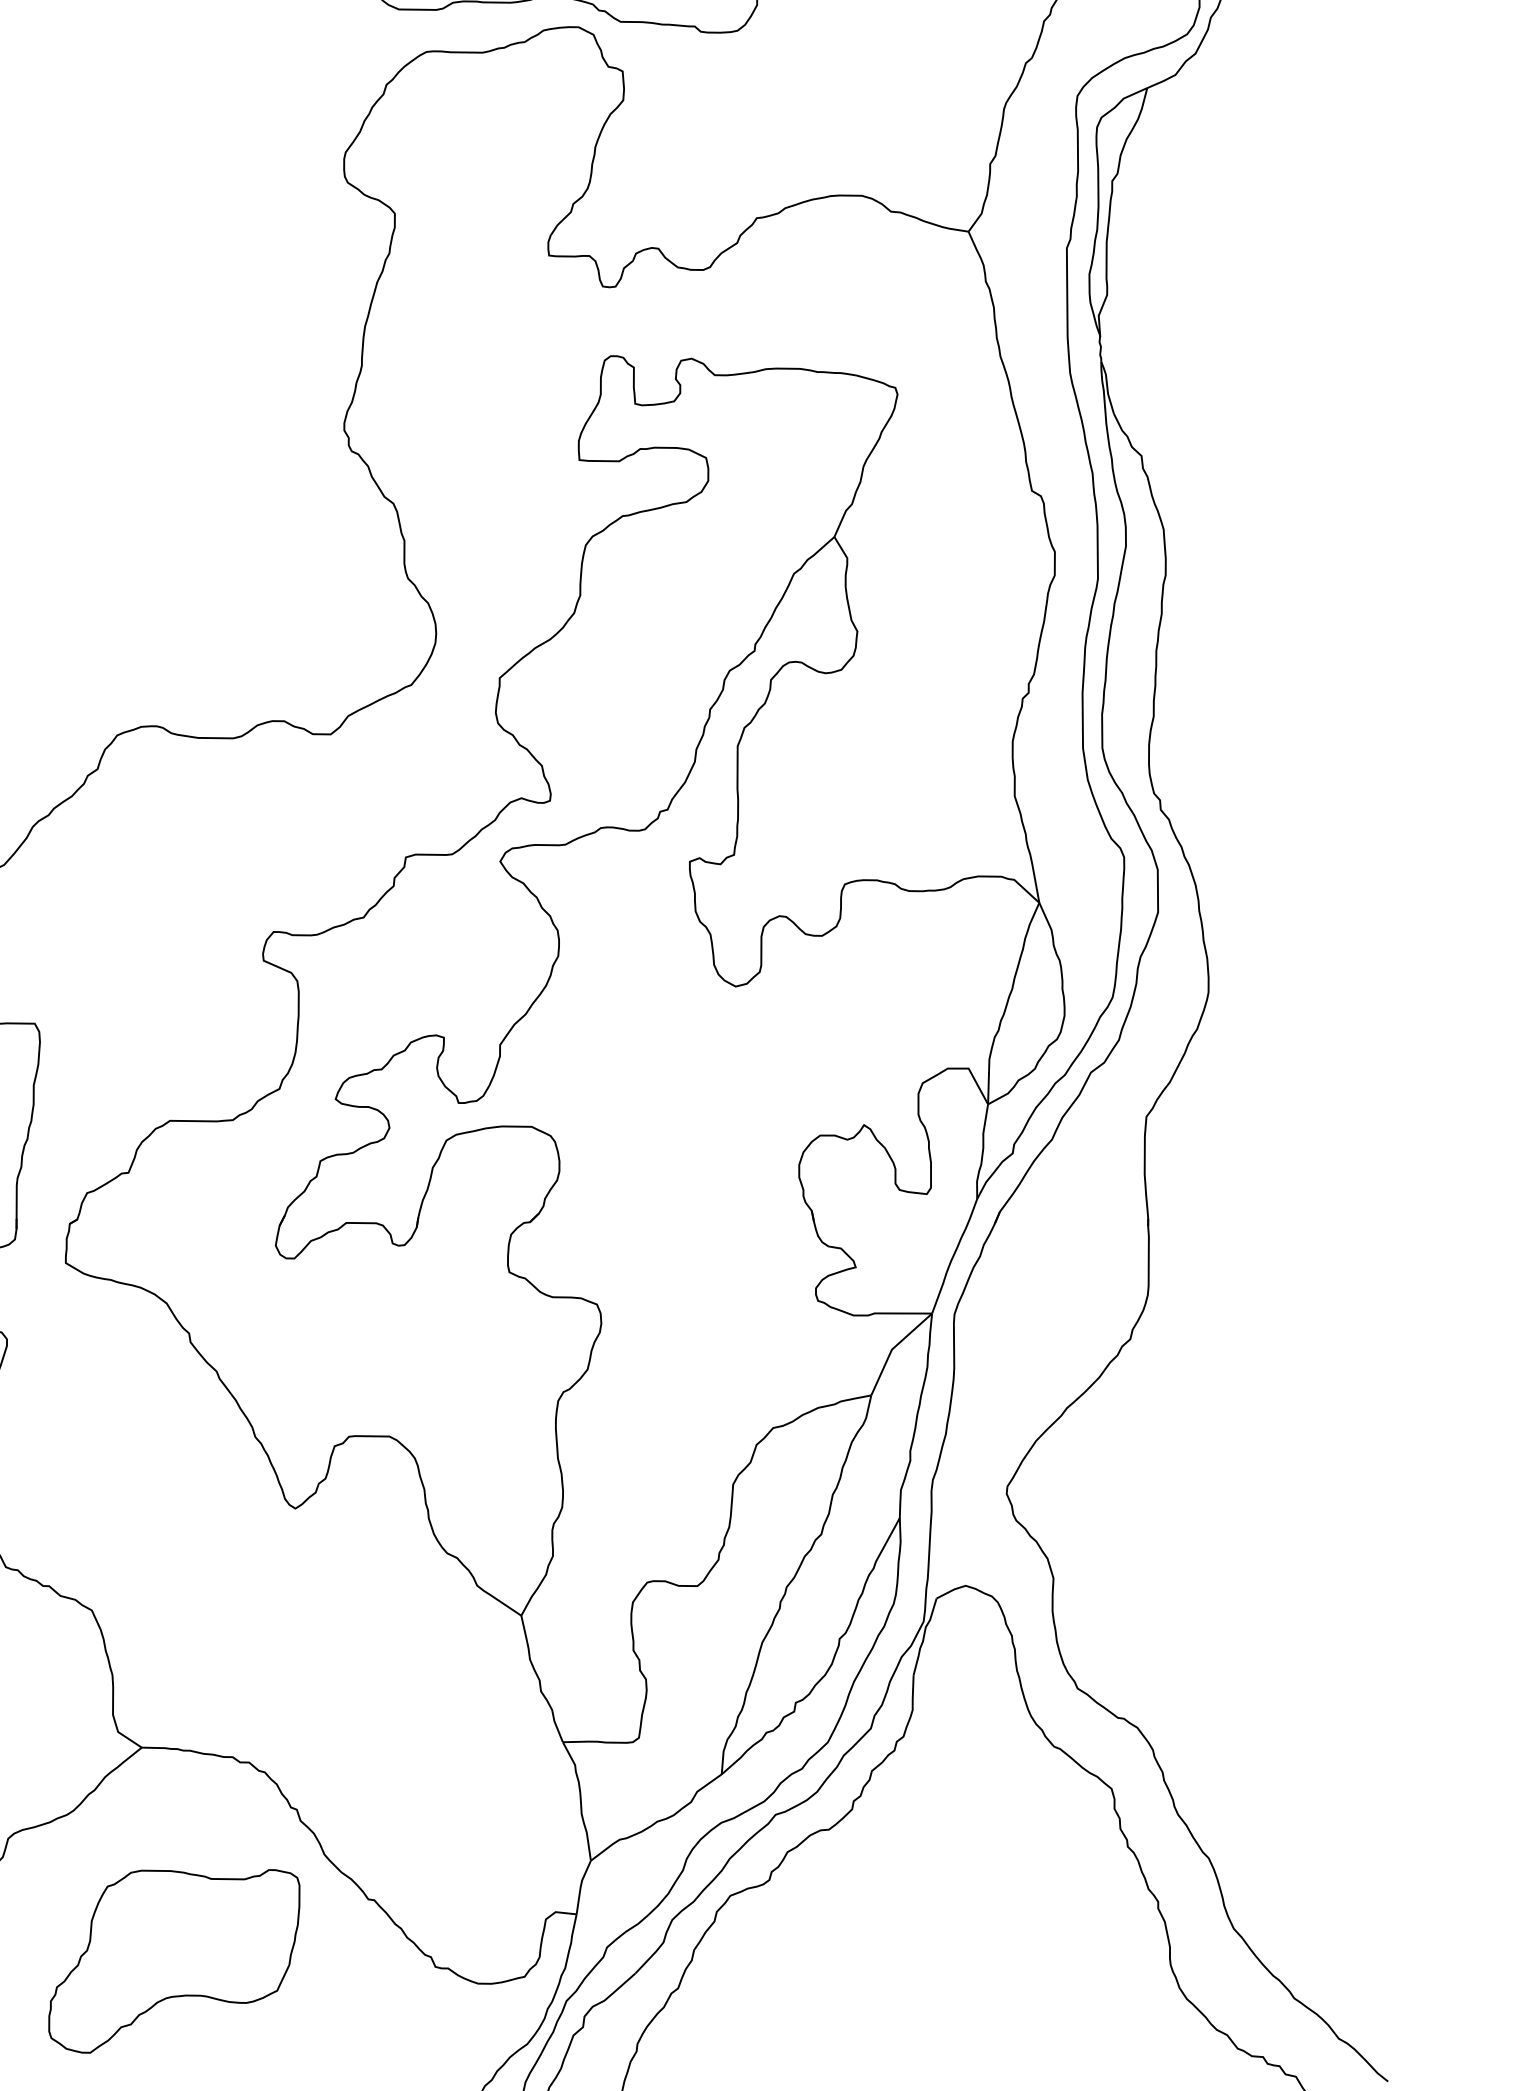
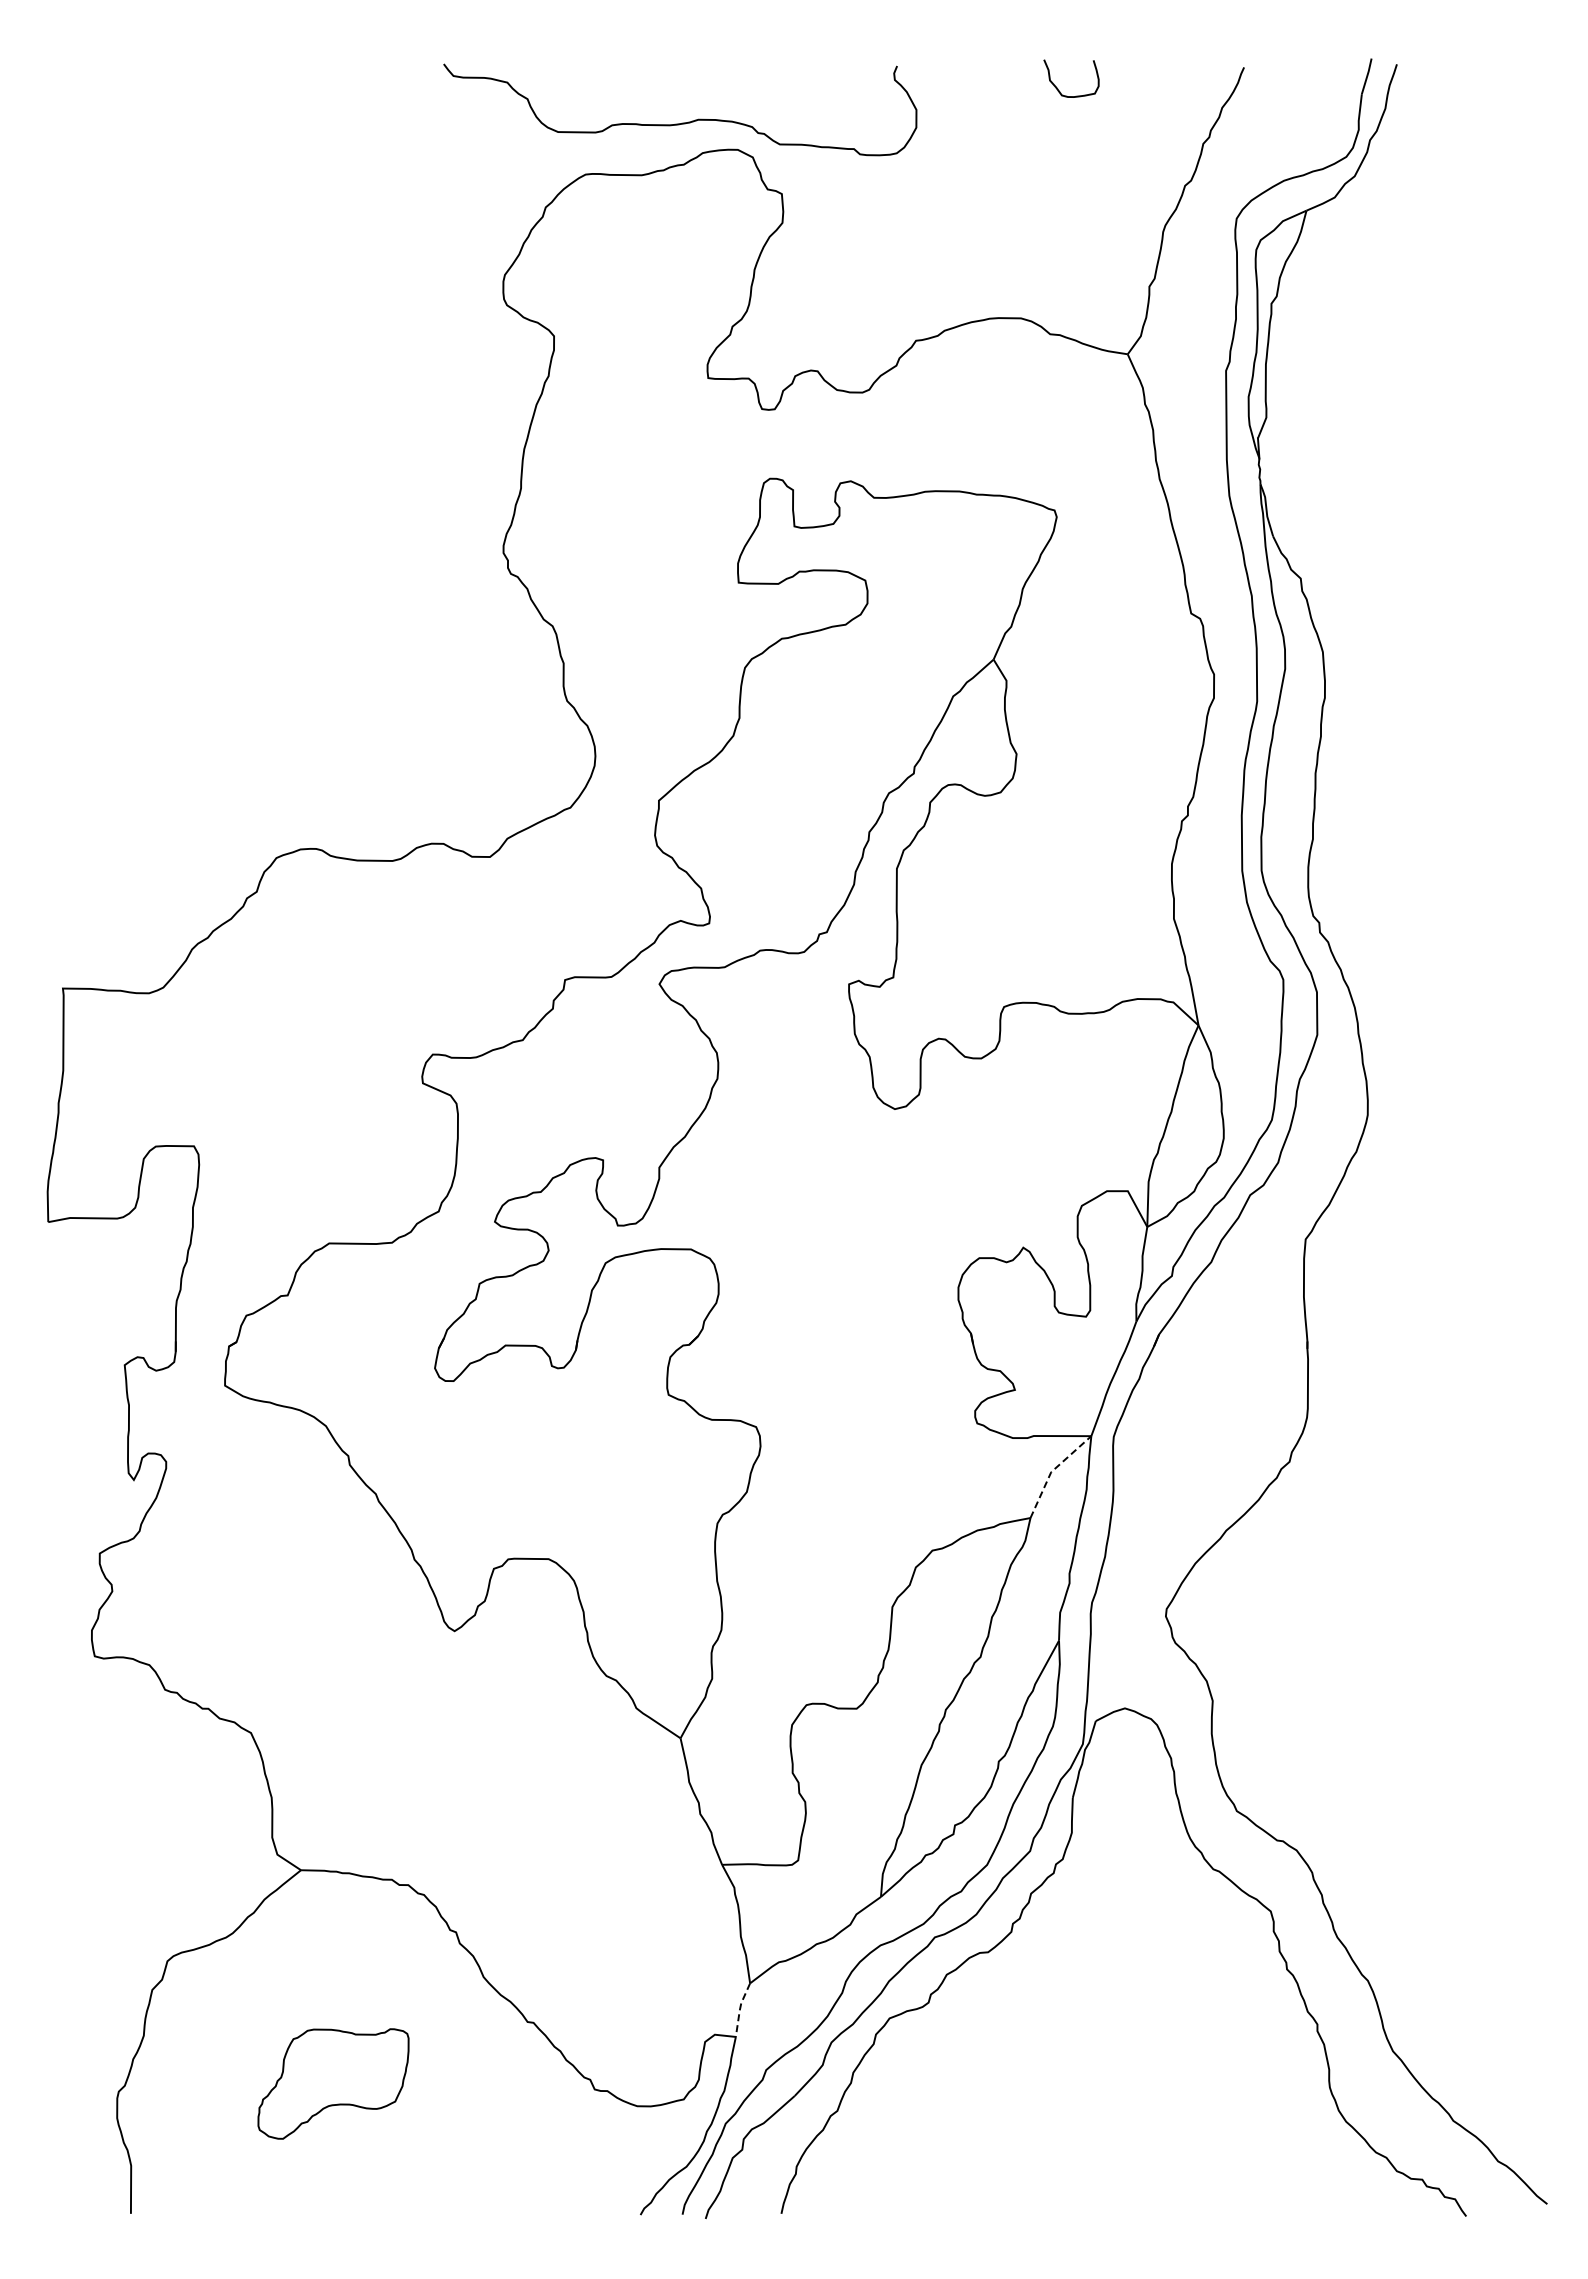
line: (892, 1348) -> (1051, 1471), solid -> dashed
line: (580, 1886) -> (739, 2009), solid -> dashed
part: (174, 1960) -> (333, 2083), size x0.6

